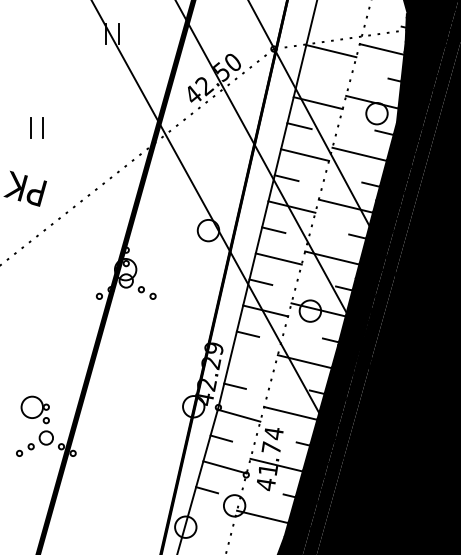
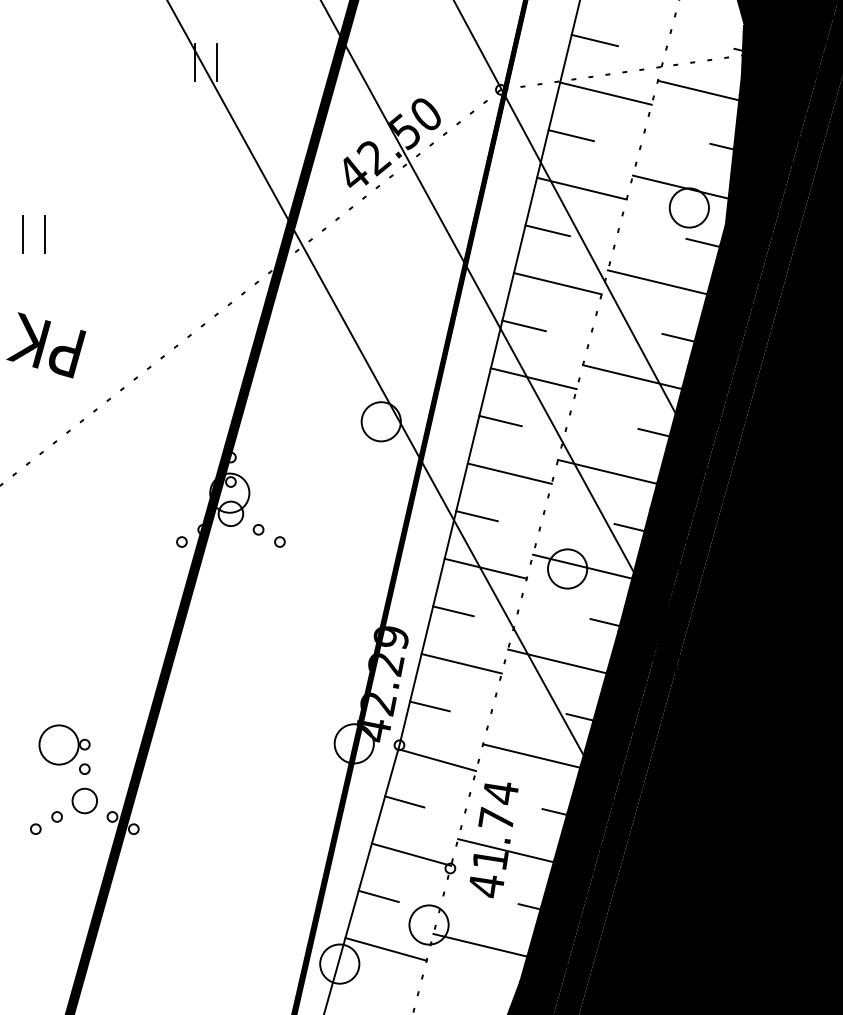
line: (324, 22) -> (593, 41), added
line: (312, 74) -> (571, 136), added
part: (36, 127) -> (33, 233), moved
line: (252, 362) -> (461, 662), added
line: (210, 518) -> (384, 948), added

